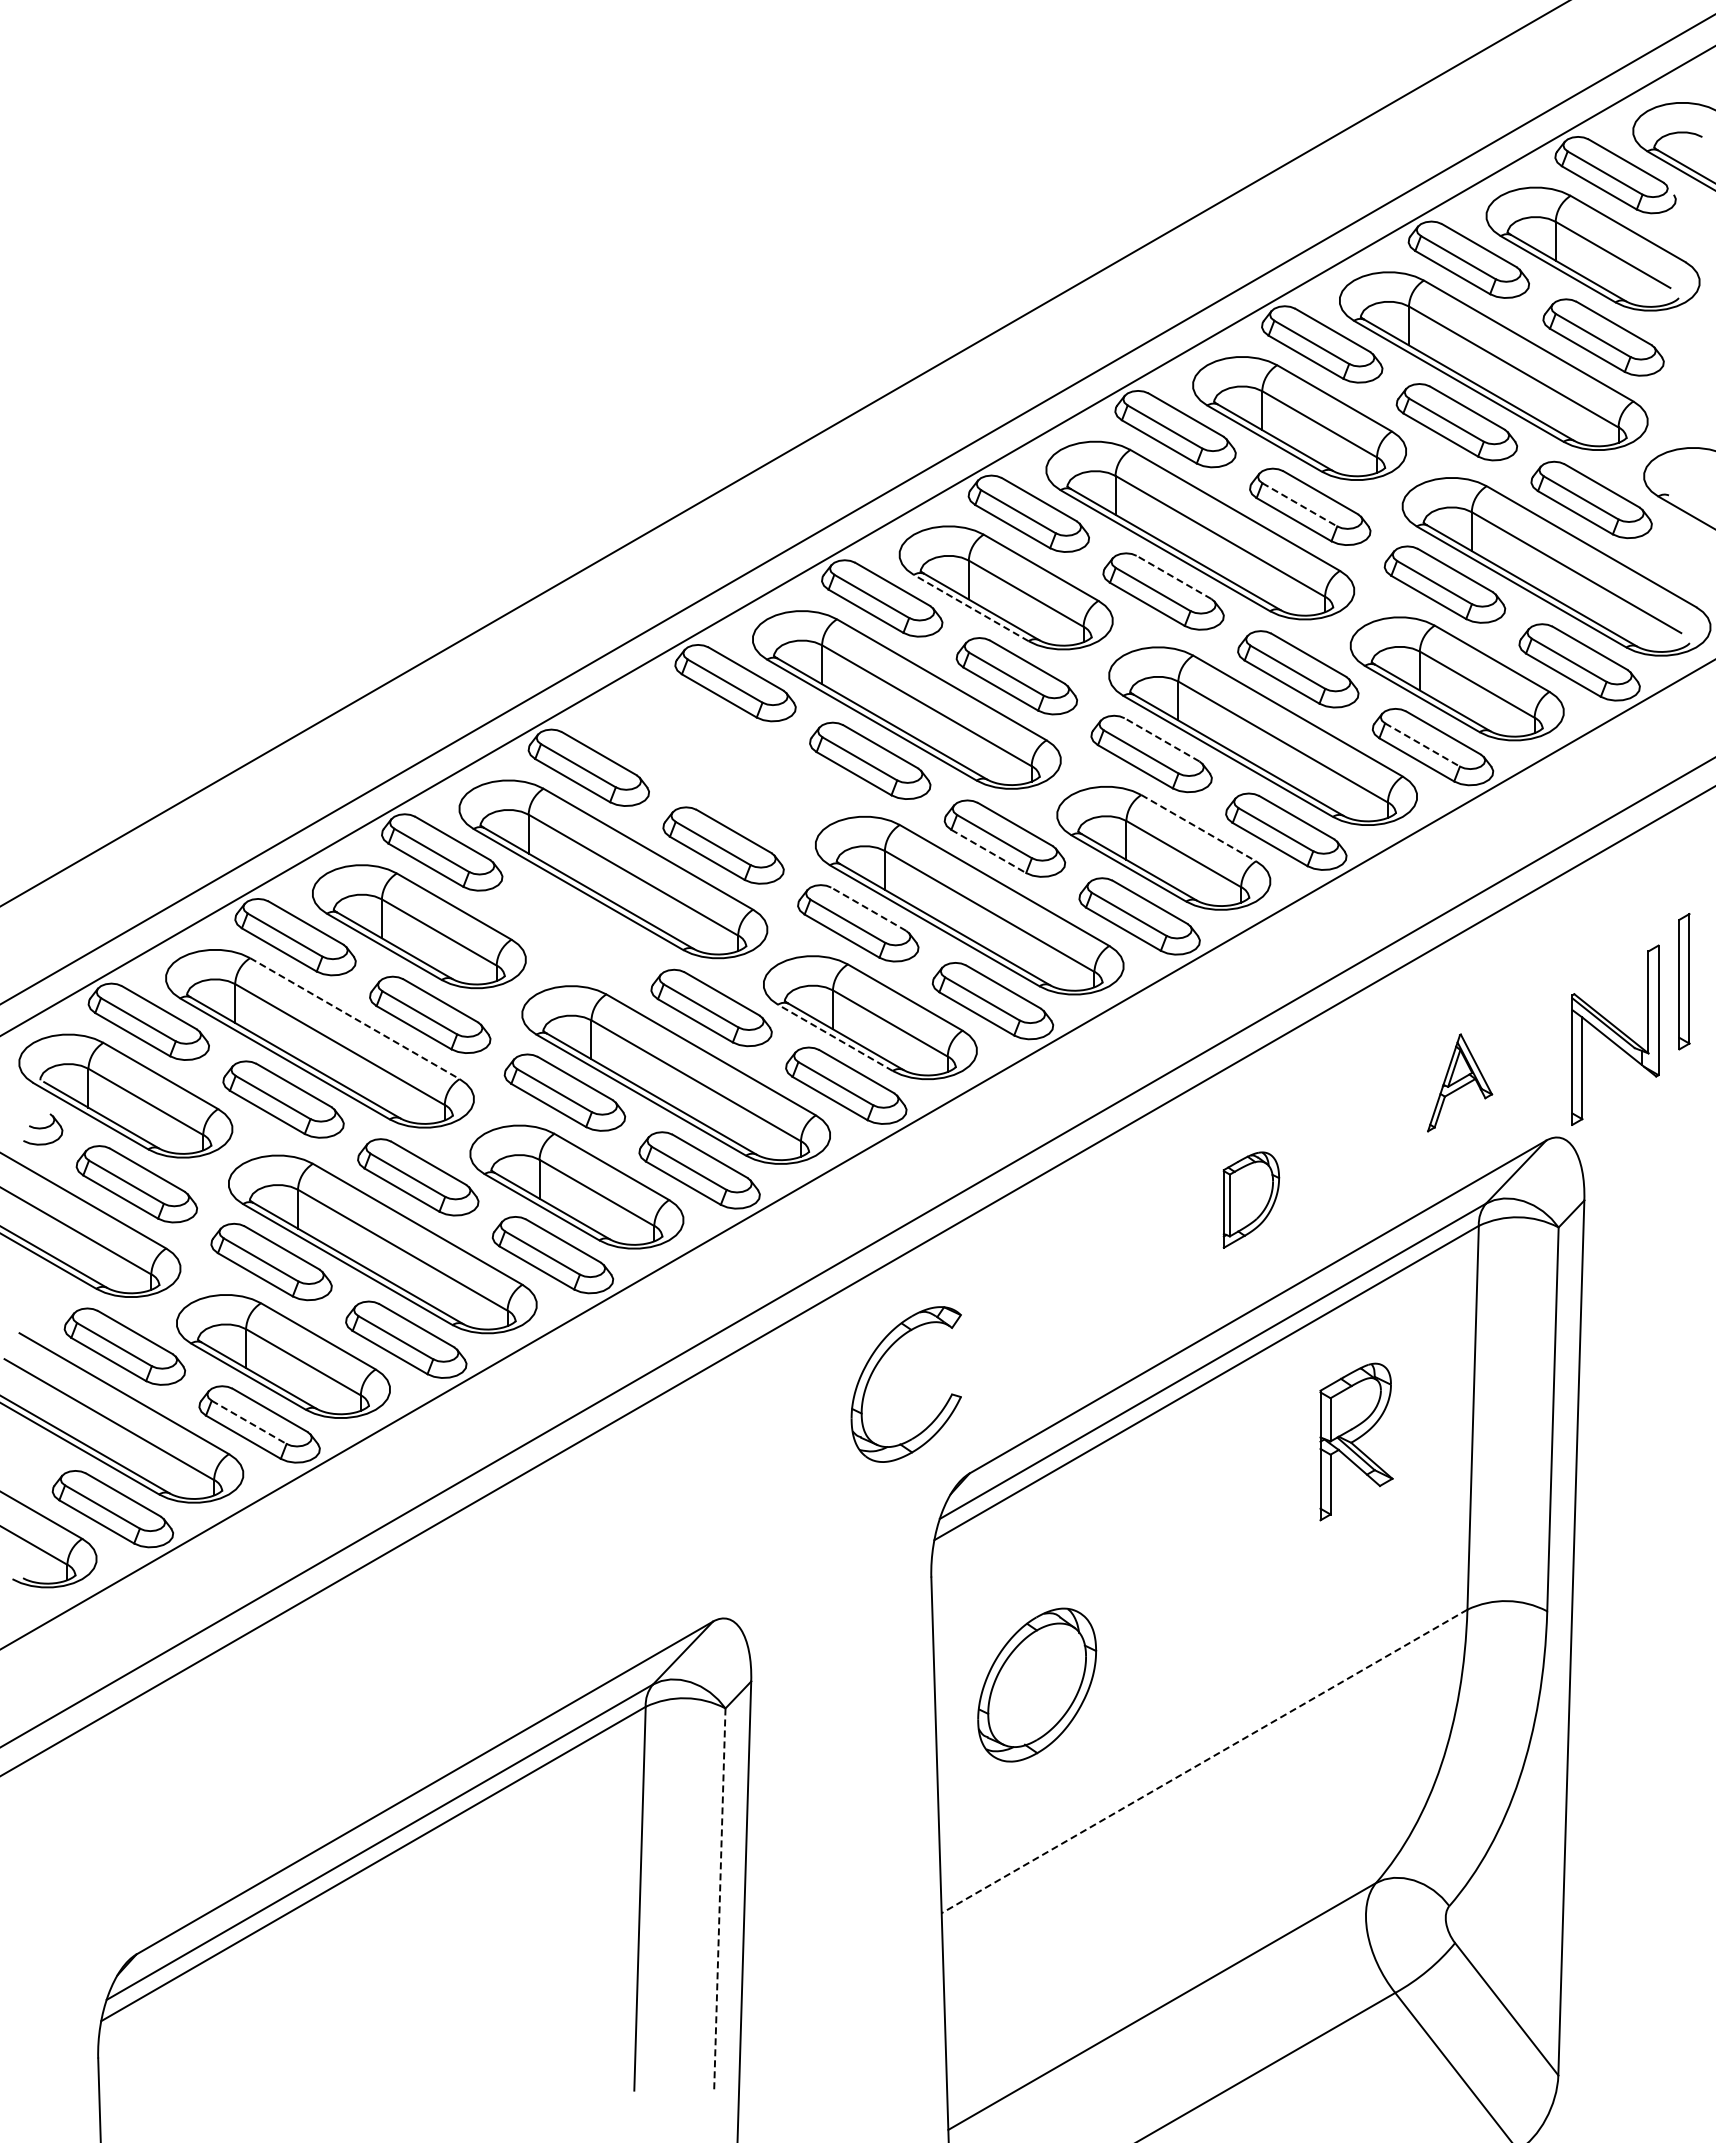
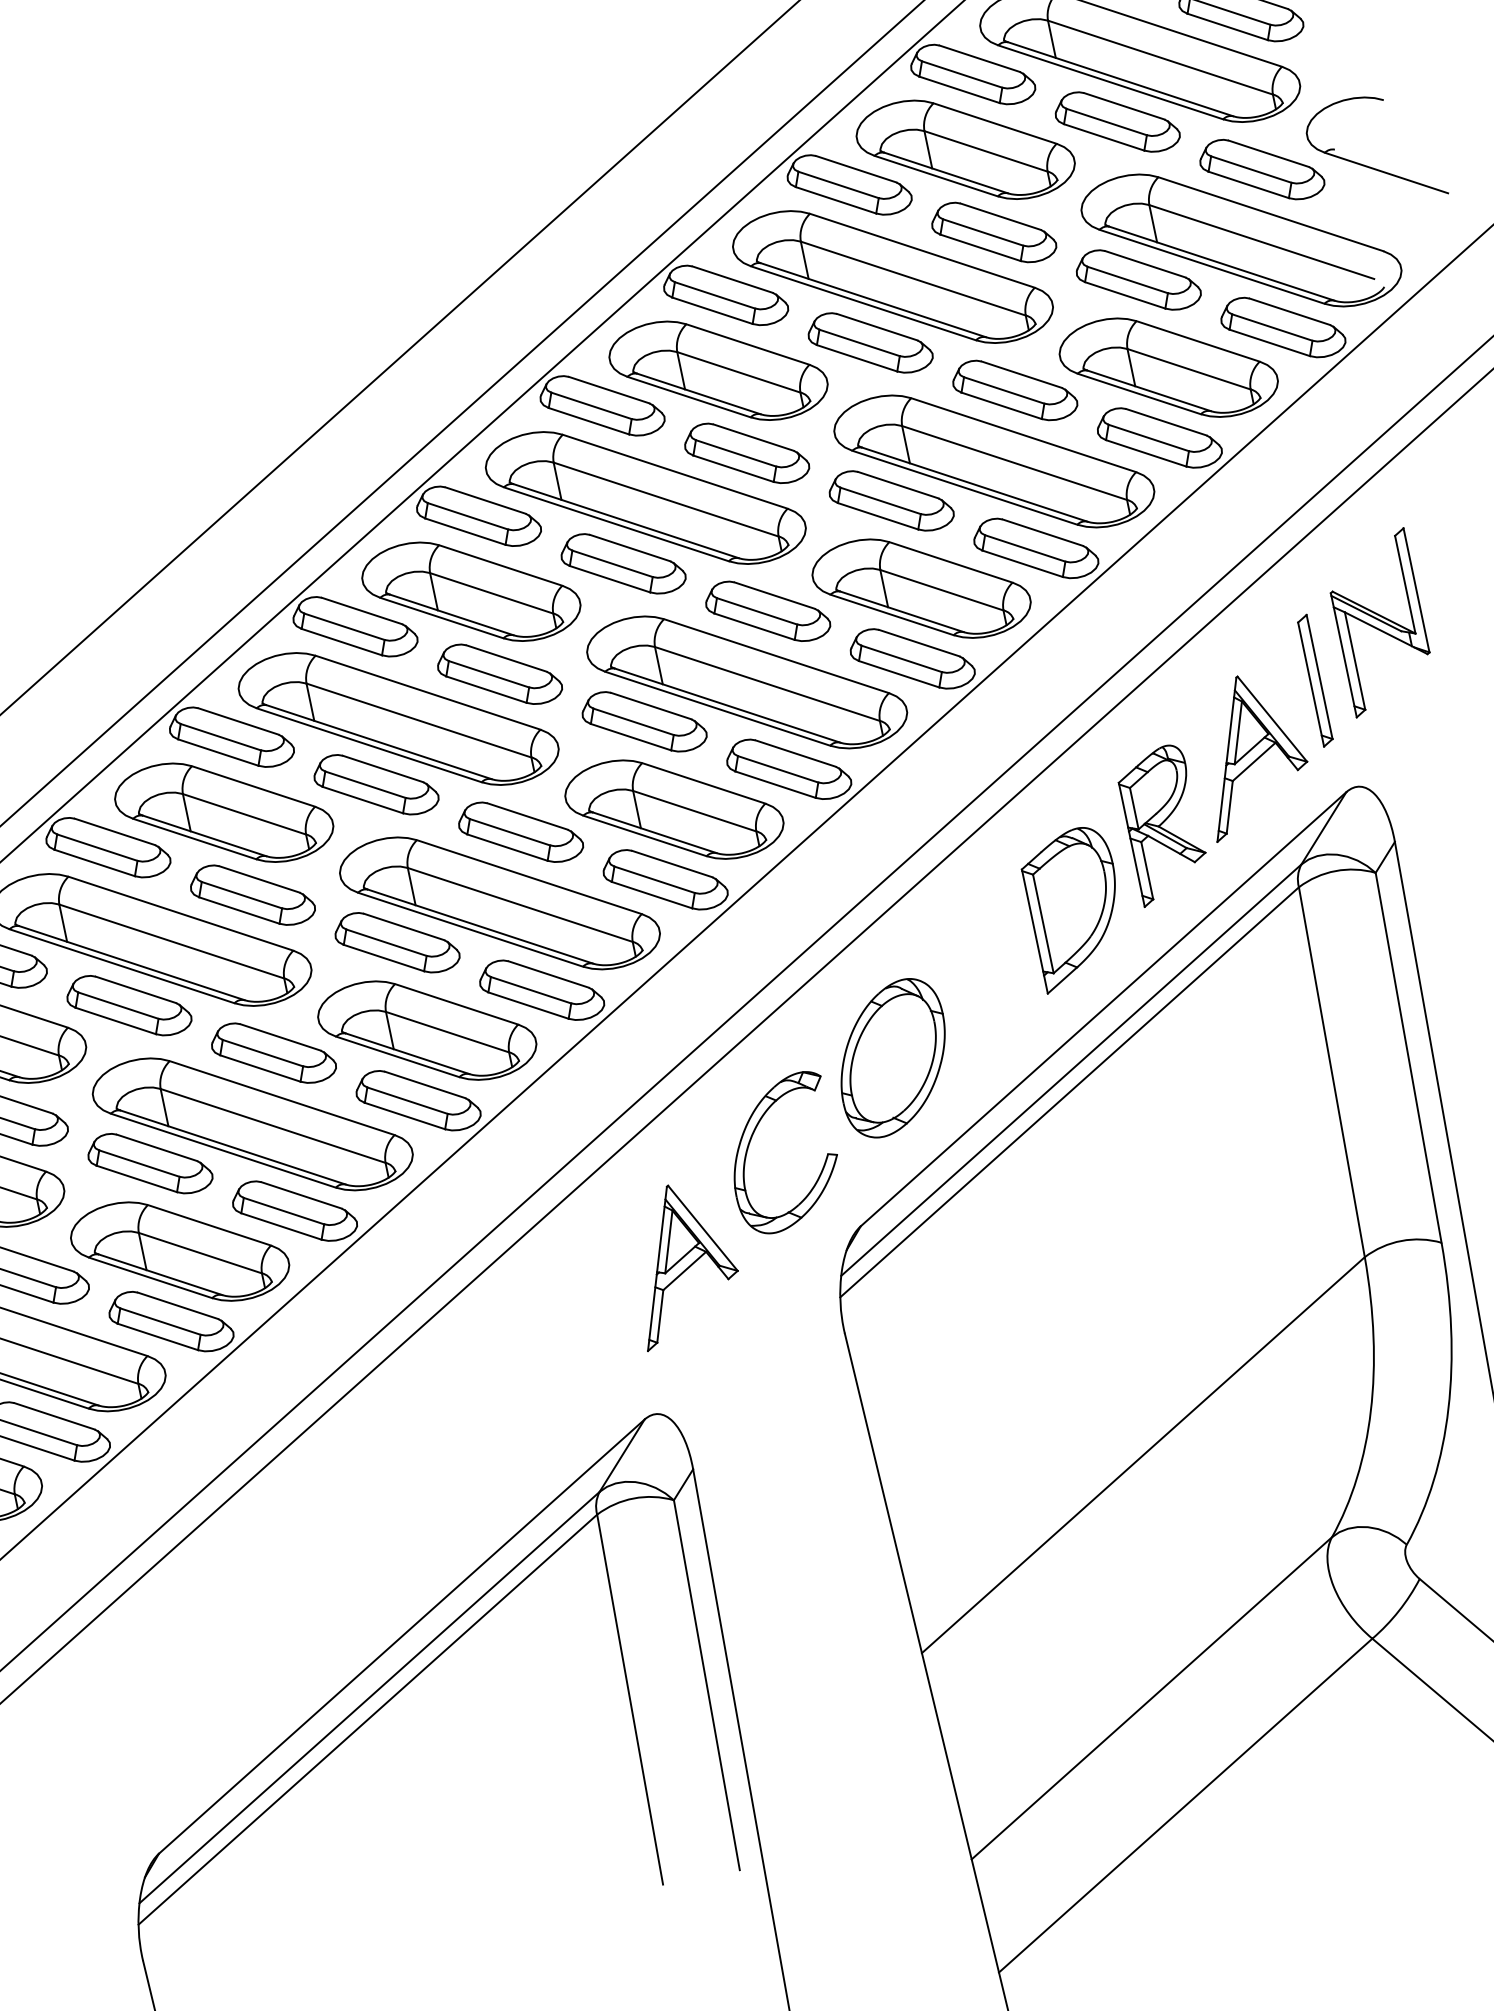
line: (1300, 505) -> (983, 232), dashed -> solid
line: (1173, 577) -> (876, 327), dashed -> solid
line: (970, 607) -> (688, 396), dashed -> solid
line: (1161, 739) -> (897, 484), dashed -> solid
line: (1422, 745) -> (1148, 438), dashed -> solid
part: (712, 757) -> (471, 592), added
line: (1199, 828) -> (951, 562), dashed -> solid
line: (989, 851) -> (755, 626), dashed -> solid
line: (868, 908) -> (650, 705), dashed -> solid
part: (576, 930) -> (375, 784), added
part: (1684, 981) -> (1315, 680), moved
line: (354, 1018) -> (180, 913), dashed -> solid
part: (1615, 1034) -> (1380, 622), moved
line: (835, 1037) -> (645, 835), dashed -> solid
part: (1459, 1082) -> (1251, 753), size x1.67
part: (1251, 1199) -> (1075, 907), size x1.67
line: (249, 1422) -> (160, 1321), dashed -> solid
part: (1356, 1441) -> (1163, 824), moved
part: (783, 1472) -> (682, 1262), added
part: (1037, 1684) -> (893, 1057), moved
line: (1204, 1761) -> (1143, 1455), dashed -> solid
line: (719, 1900) -> (706, 1685), dashed -> solid

